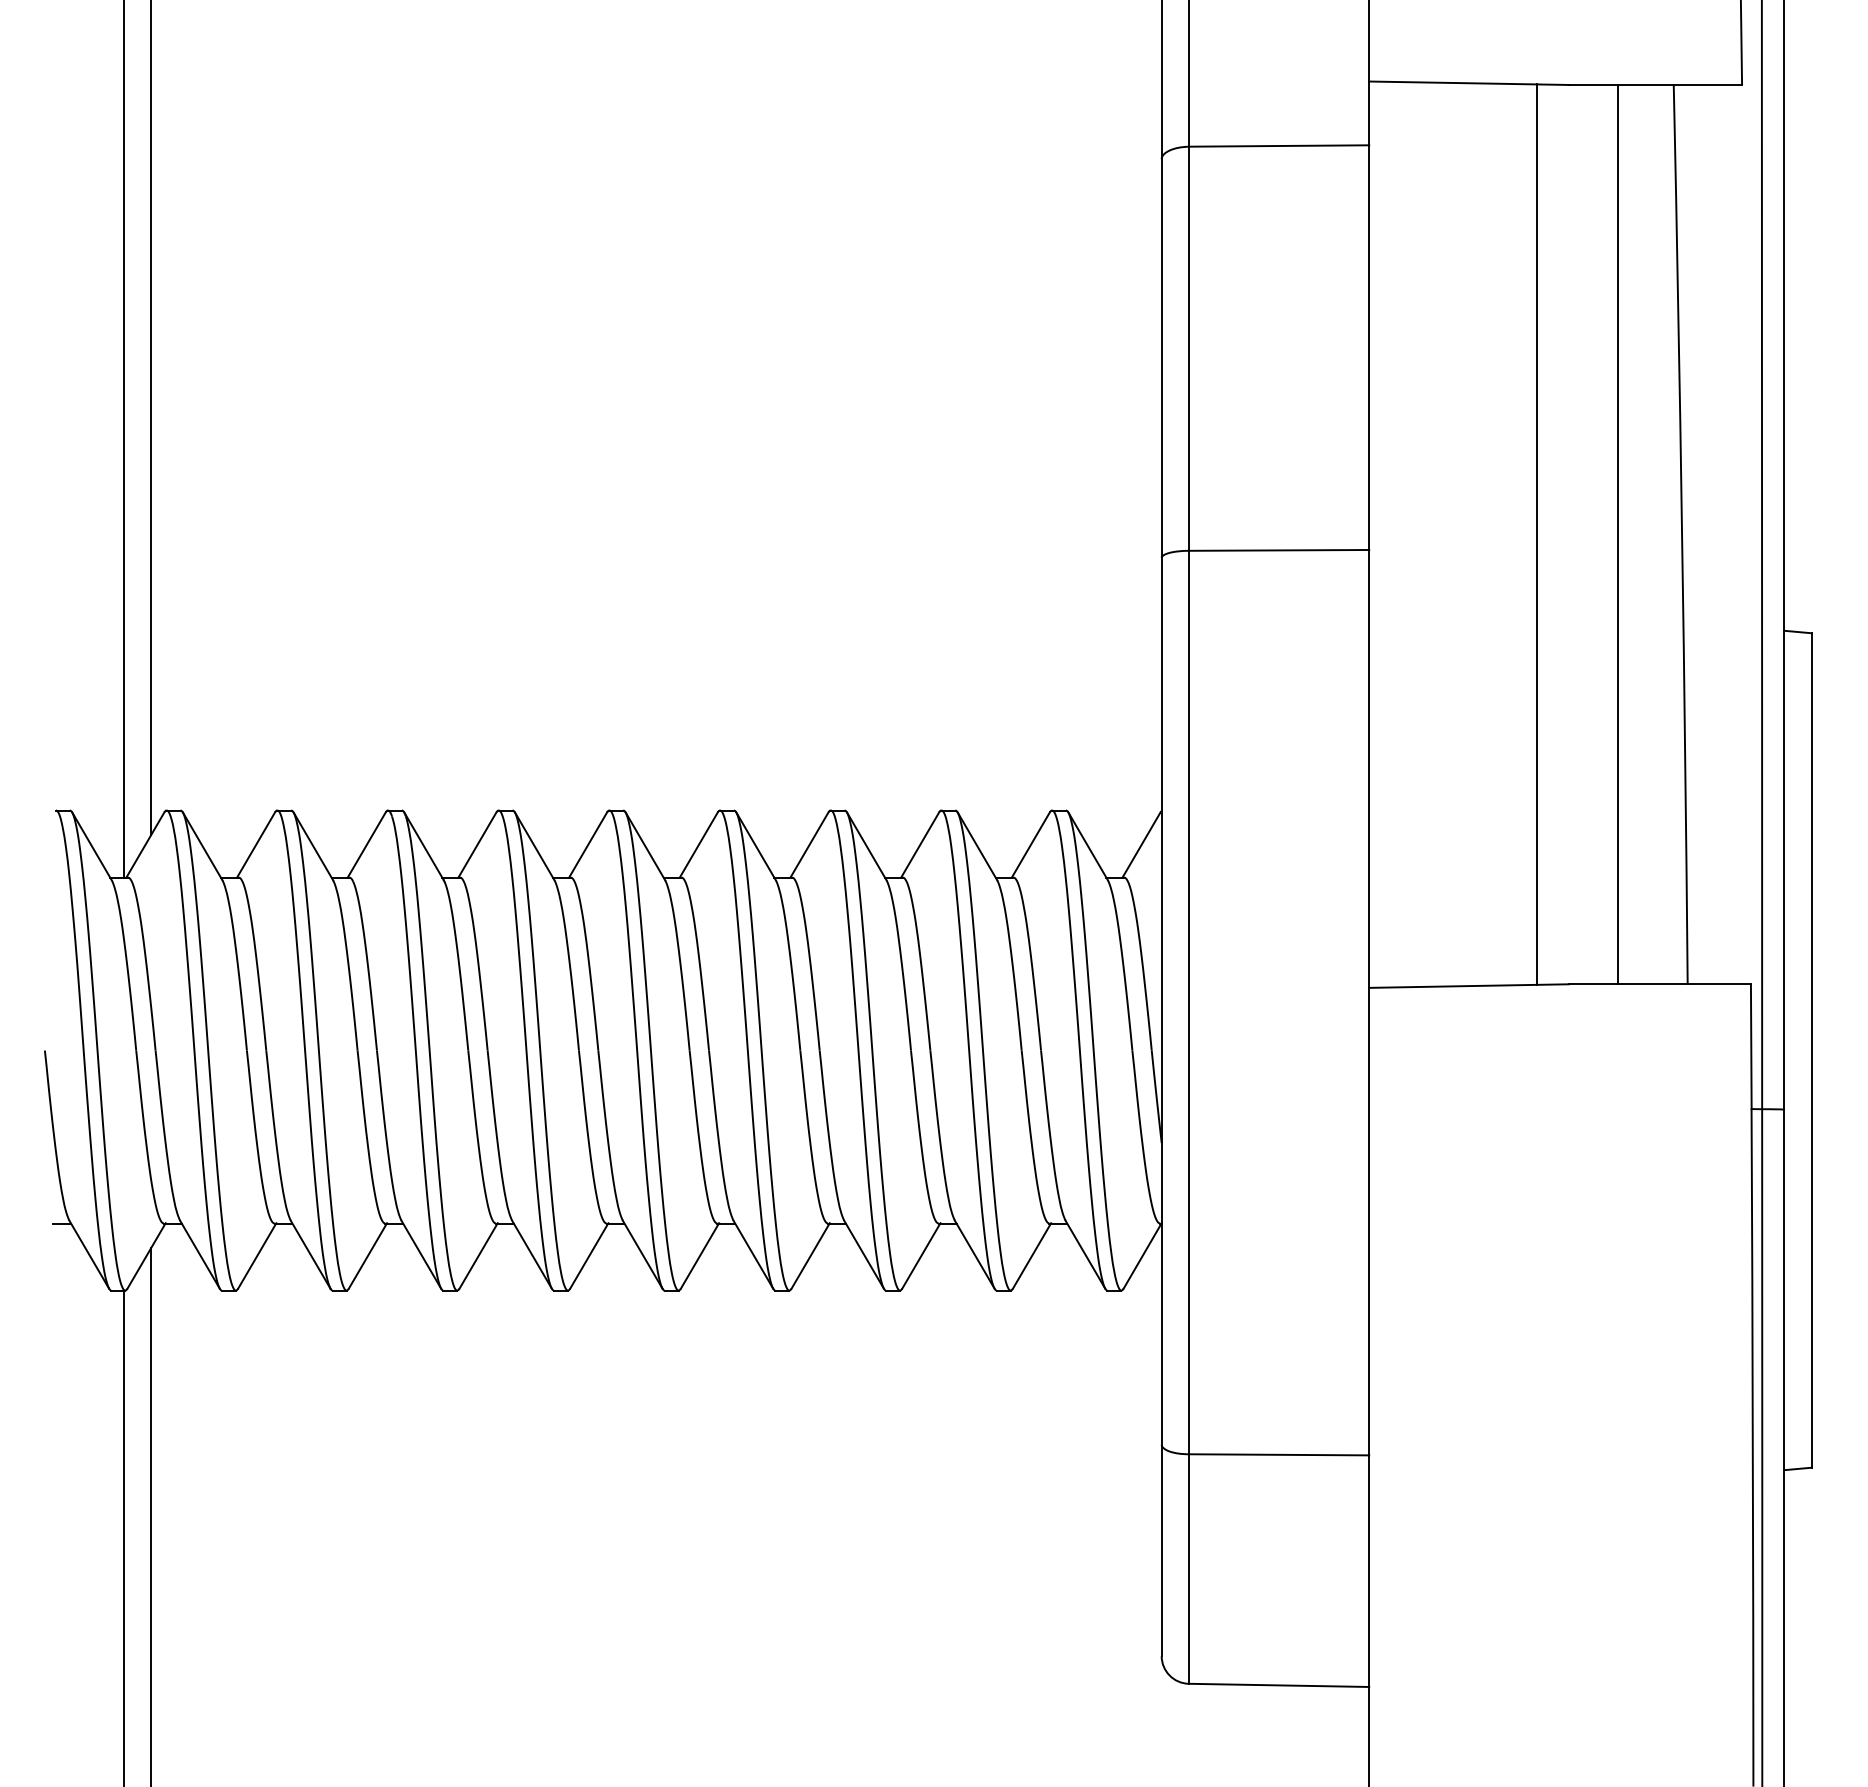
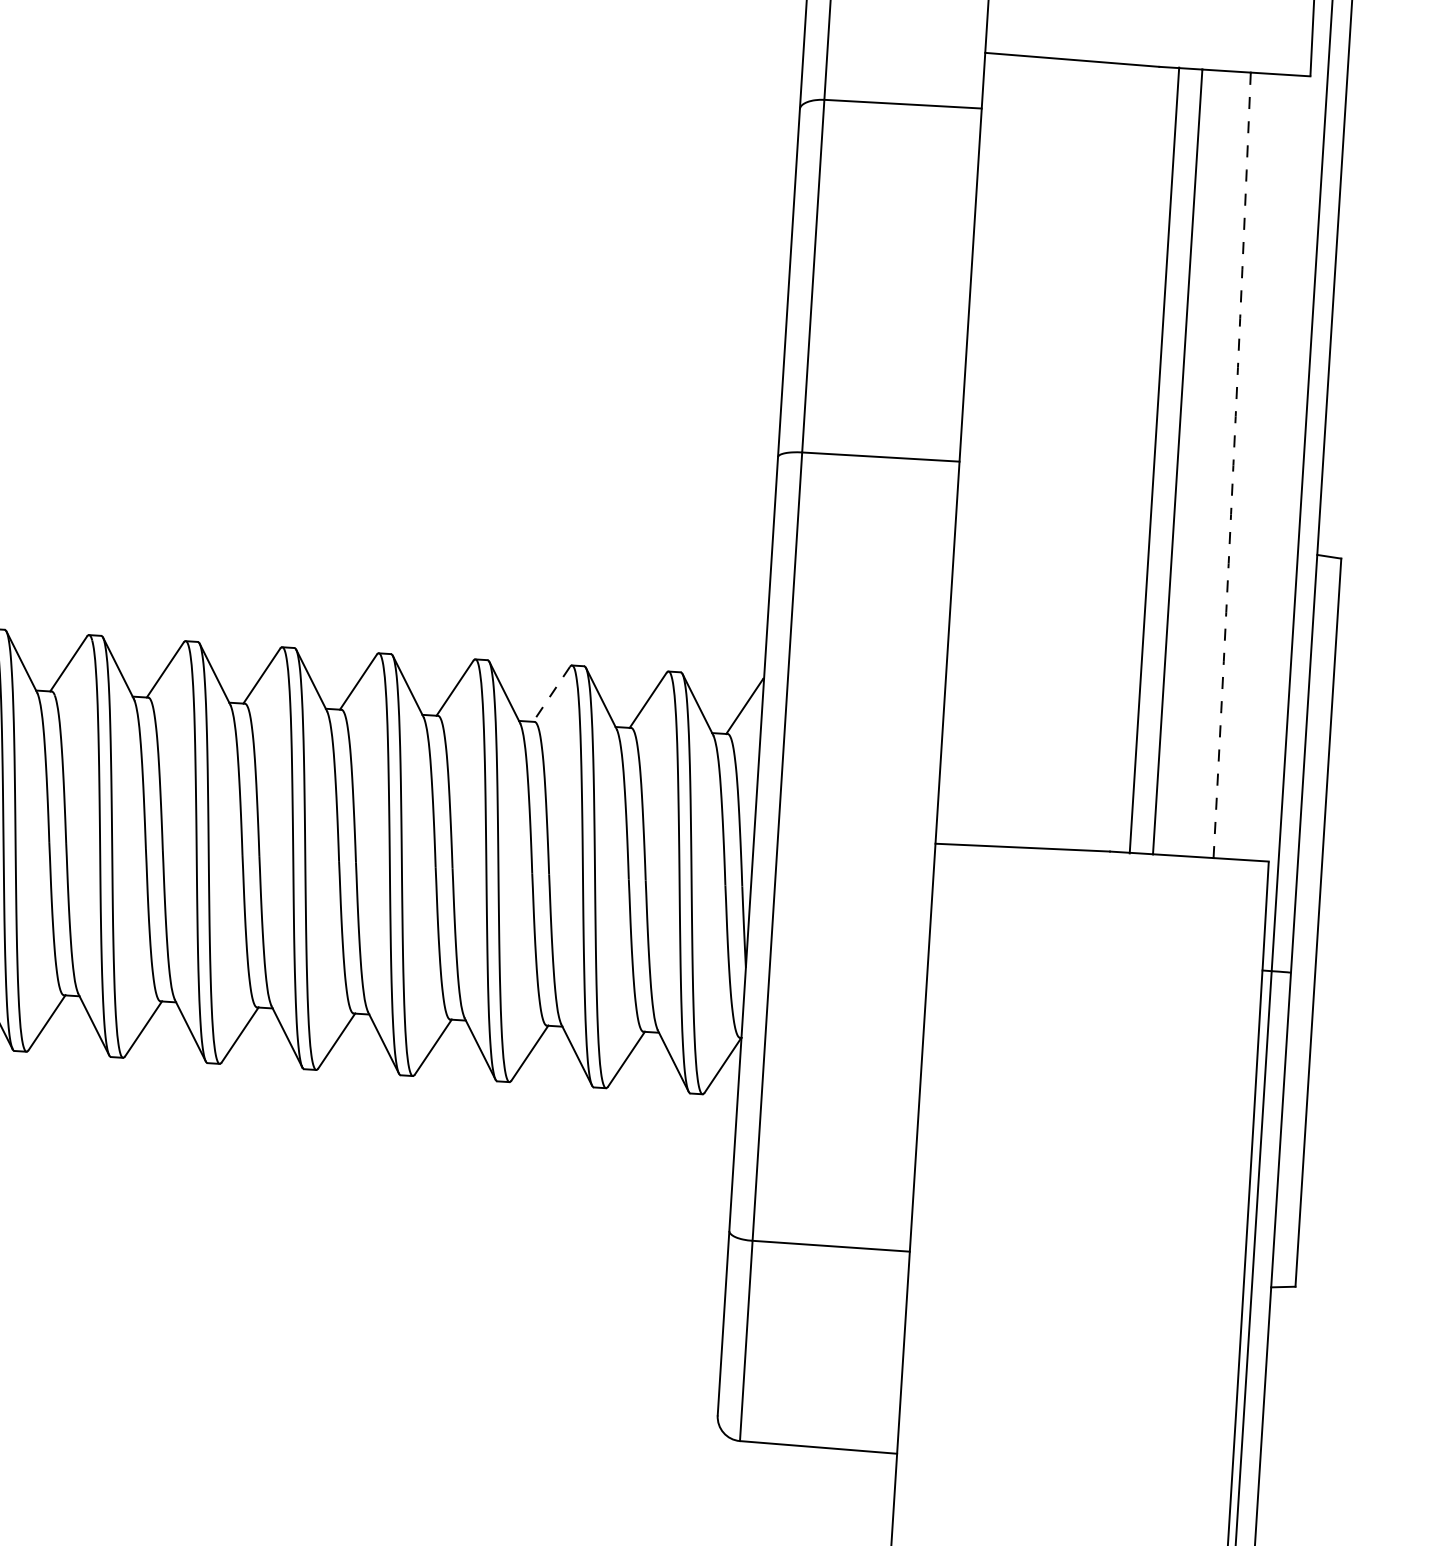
line: (1536, 534) -> (1154, 460), moved
arc: (1682, 534) -> (1233, 465), solid -> dashed
line: (920, 844) -> (551, 693), solid -> dashed

